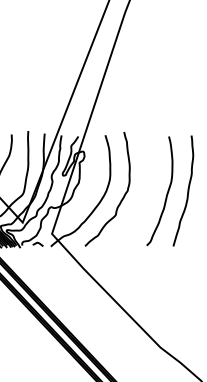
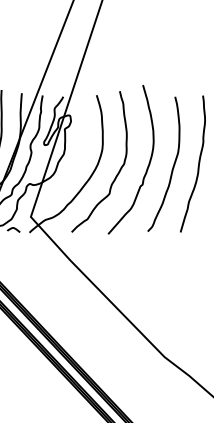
curve: (145, 194) -> (146, 168), added

